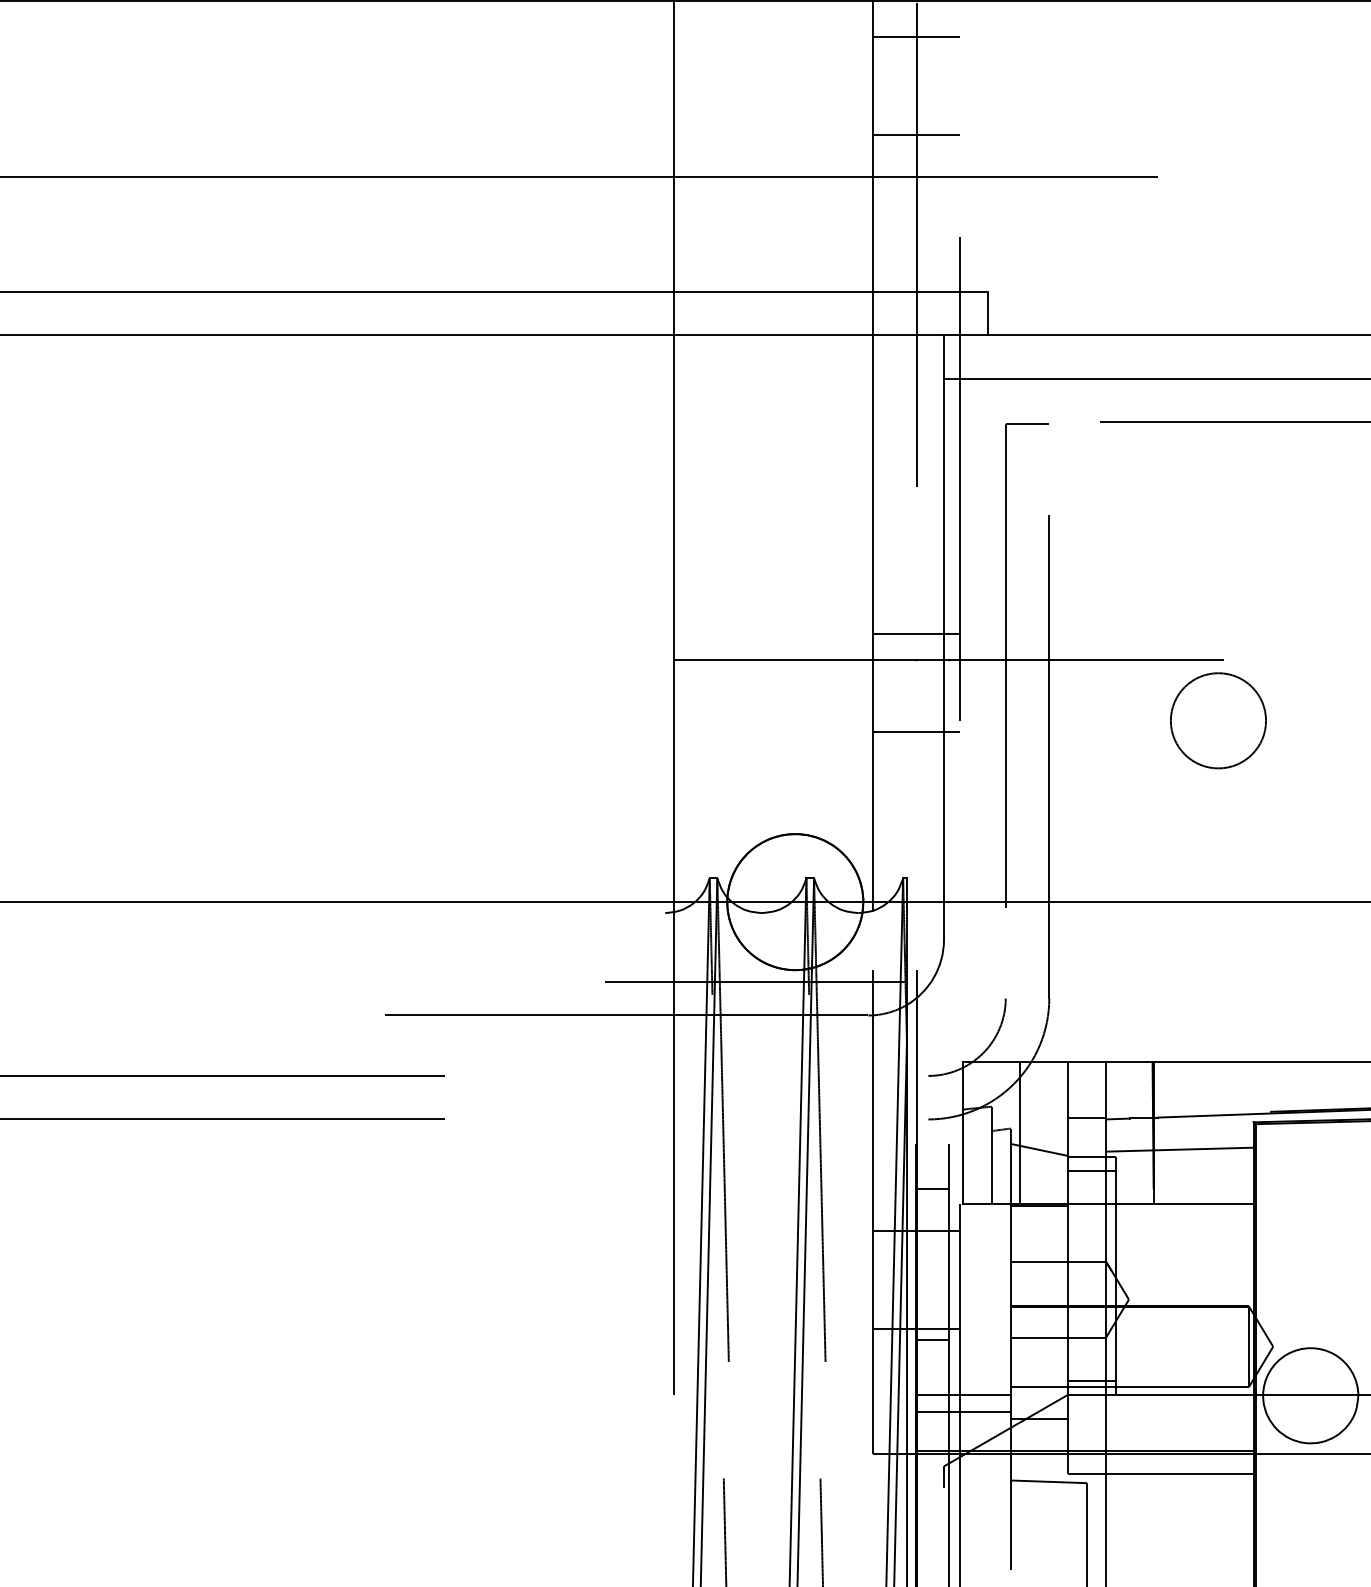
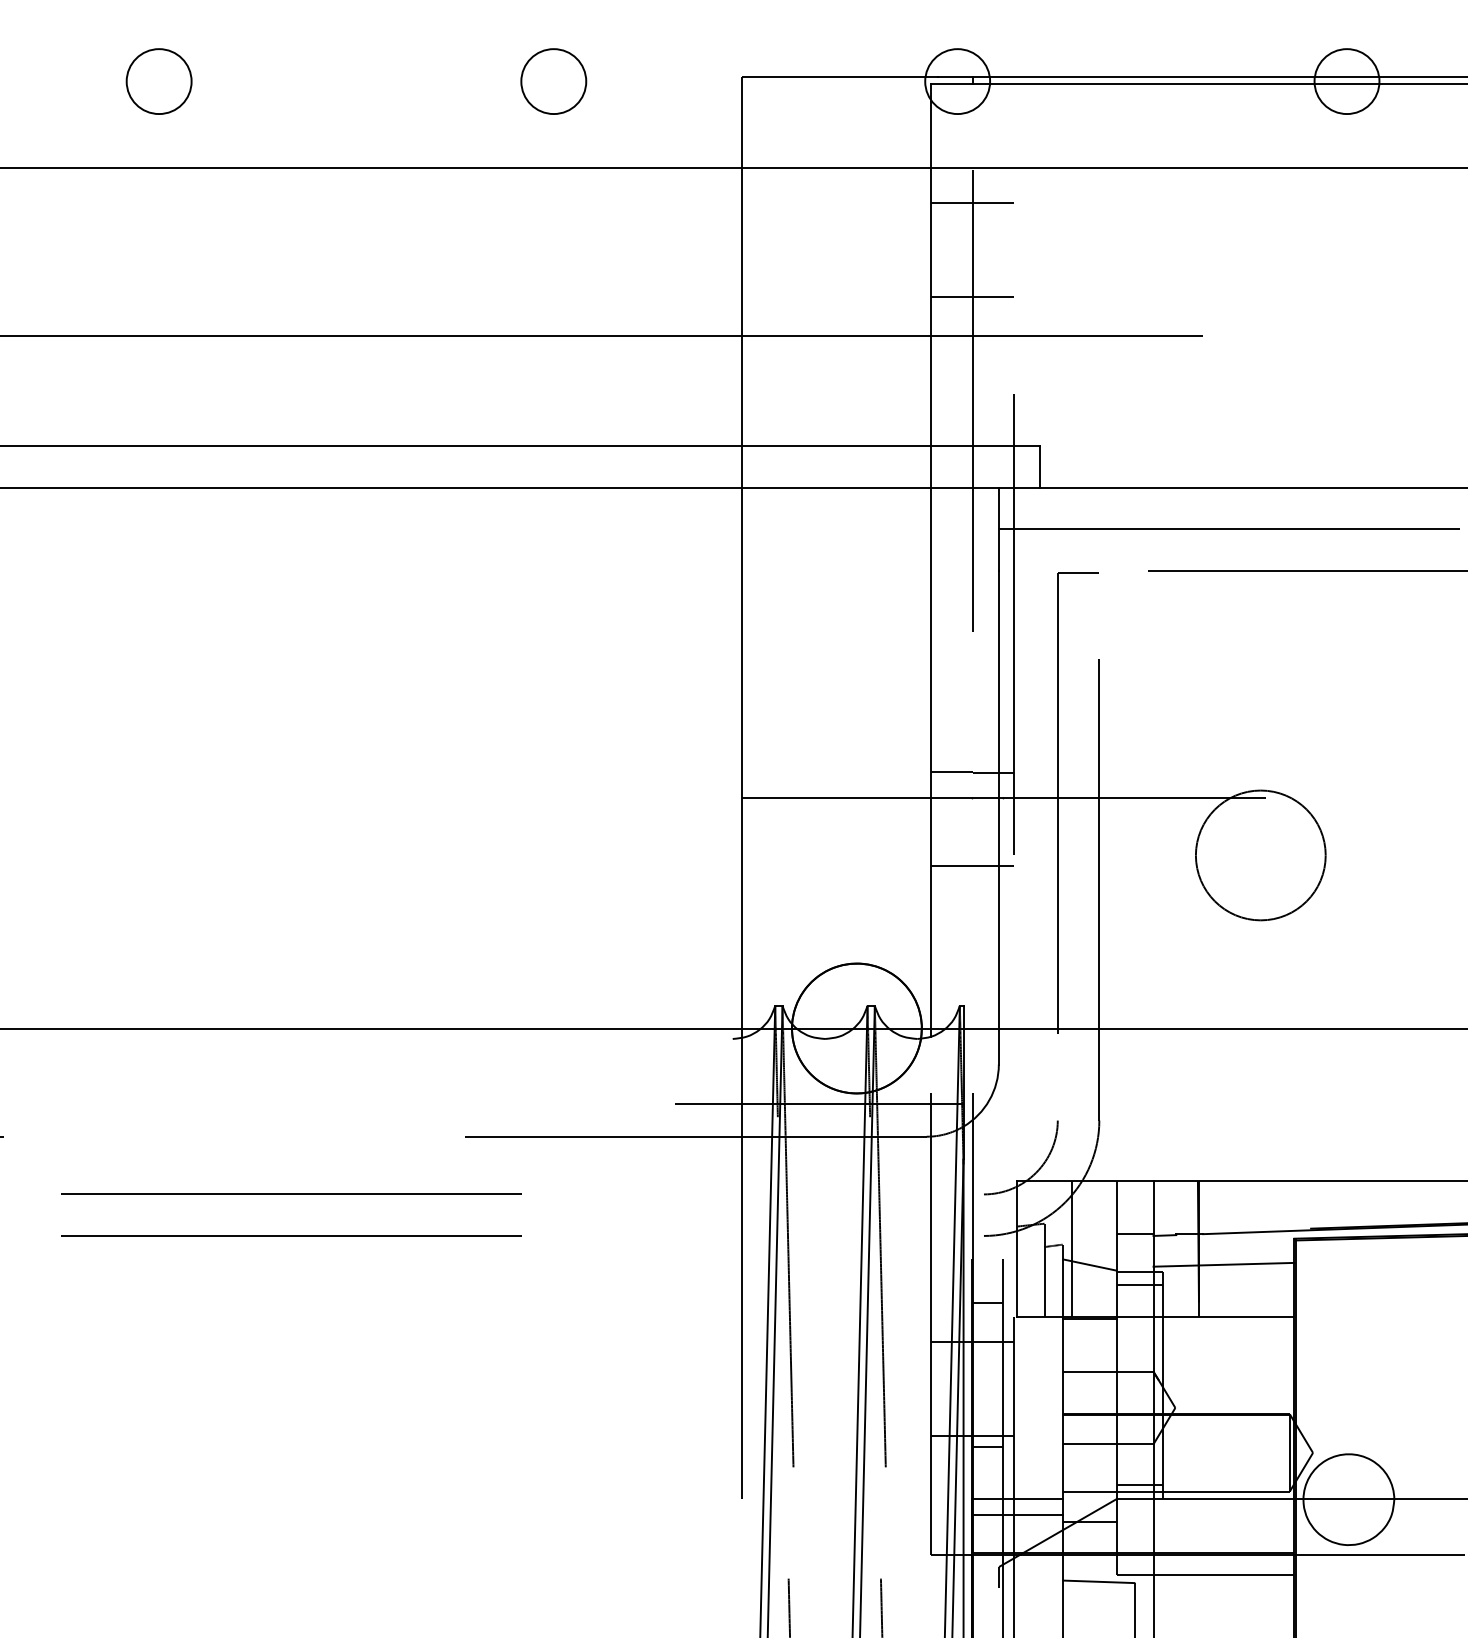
circle: (1218, 720) -> (1260, 855), size x1.43

